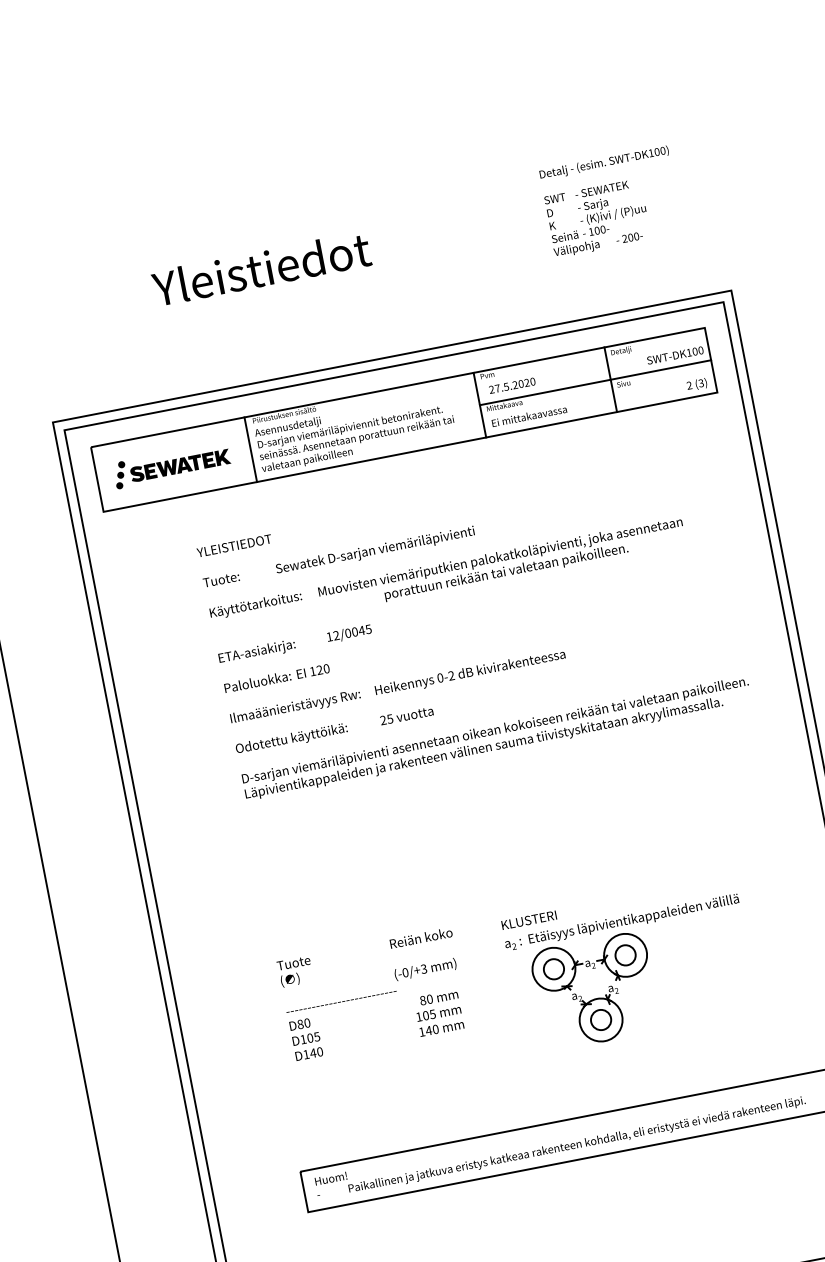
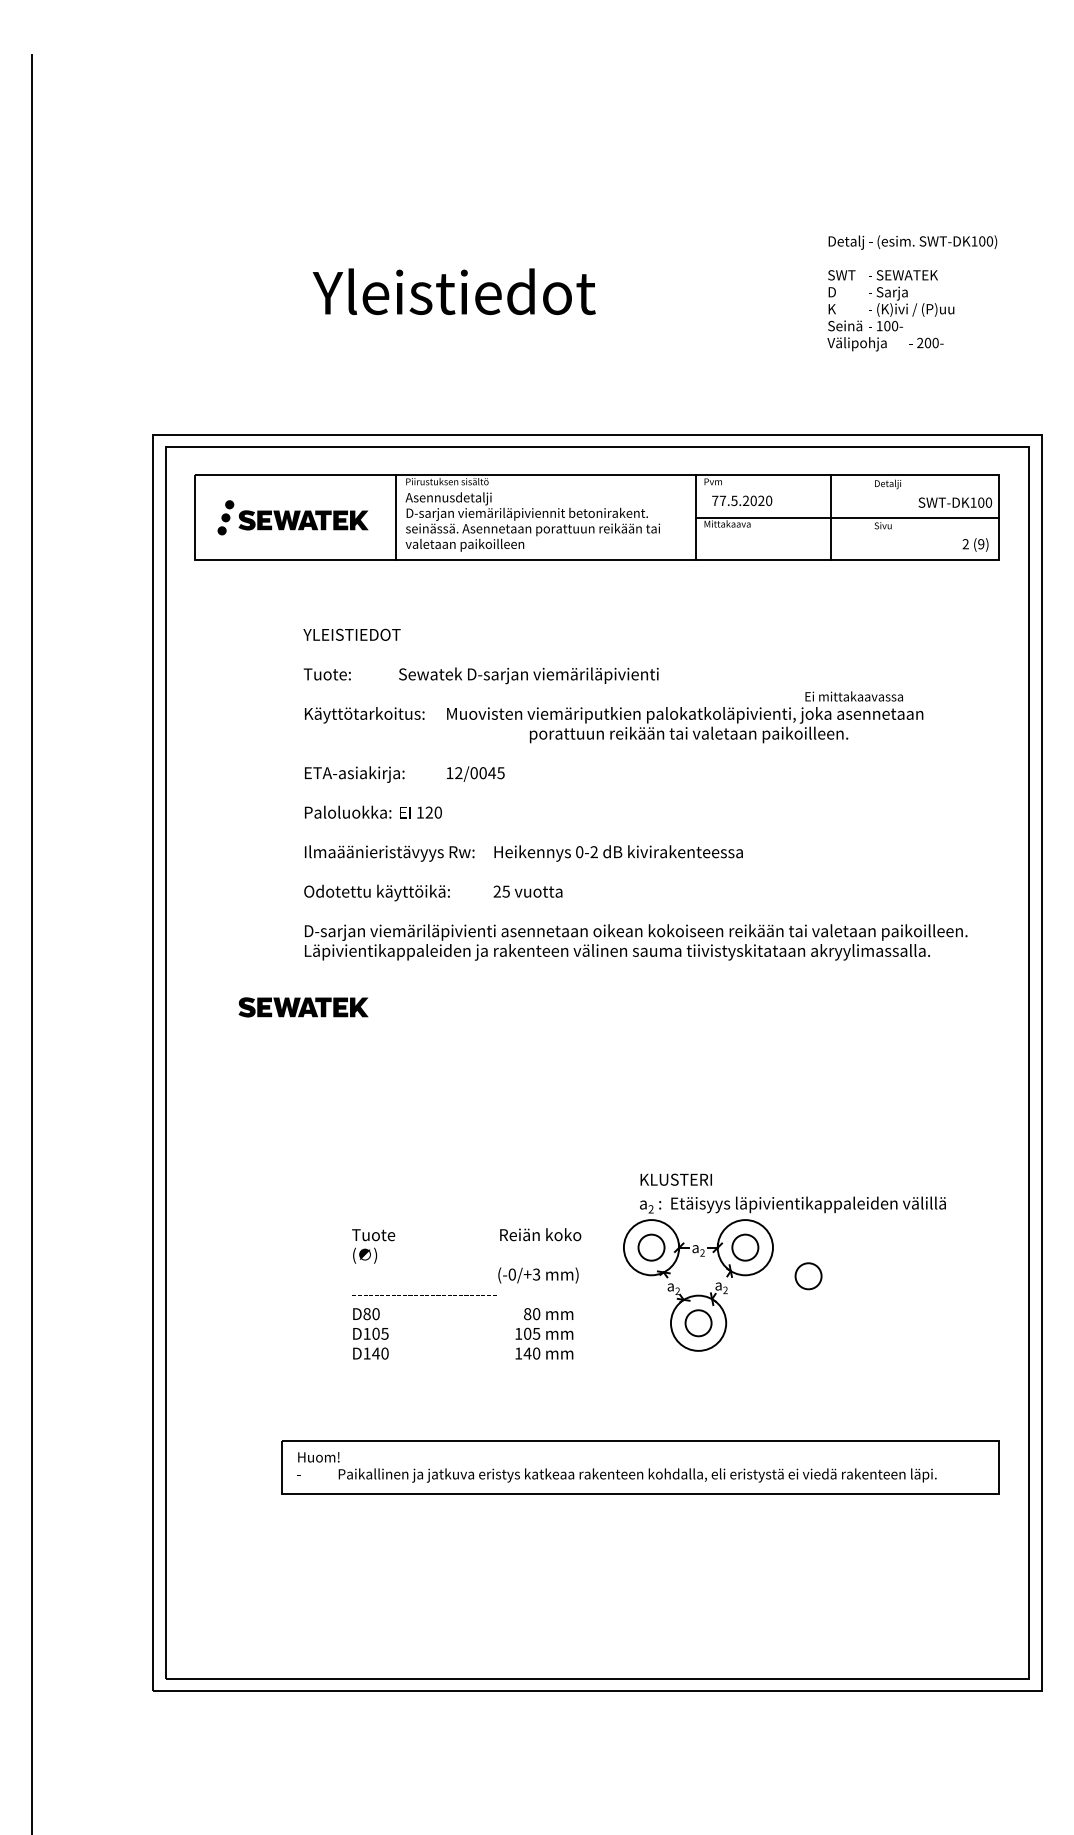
line: (610, 379) -> (830, 517), moved
text: (701, 383) -> (981, 544), (3) -> (9)
text: (491, 389) -> (715, 500), 27.5.2020 -> 77.5.2020
text: (528, 416) -> (853, 696), moved
part: (252, 837) -> (303, 1007), added
text: (619, 913) -> (792, 1193), moved
circle: (678, 967) -> (808, 1276), added
text: (373, 993) -> (466, 1293), moved

